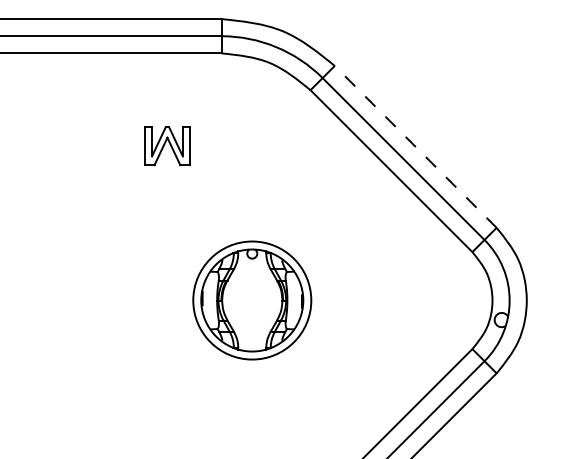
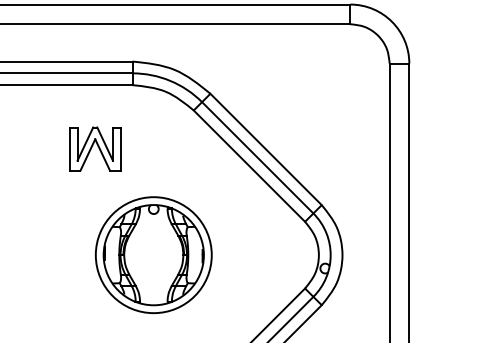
part: (167, 145) -> (95, 148), size x1.67
line: (416, 146) -> (266, 149), dashed -> solid
part: (251, 299) -> (153, 254), size x1.43

